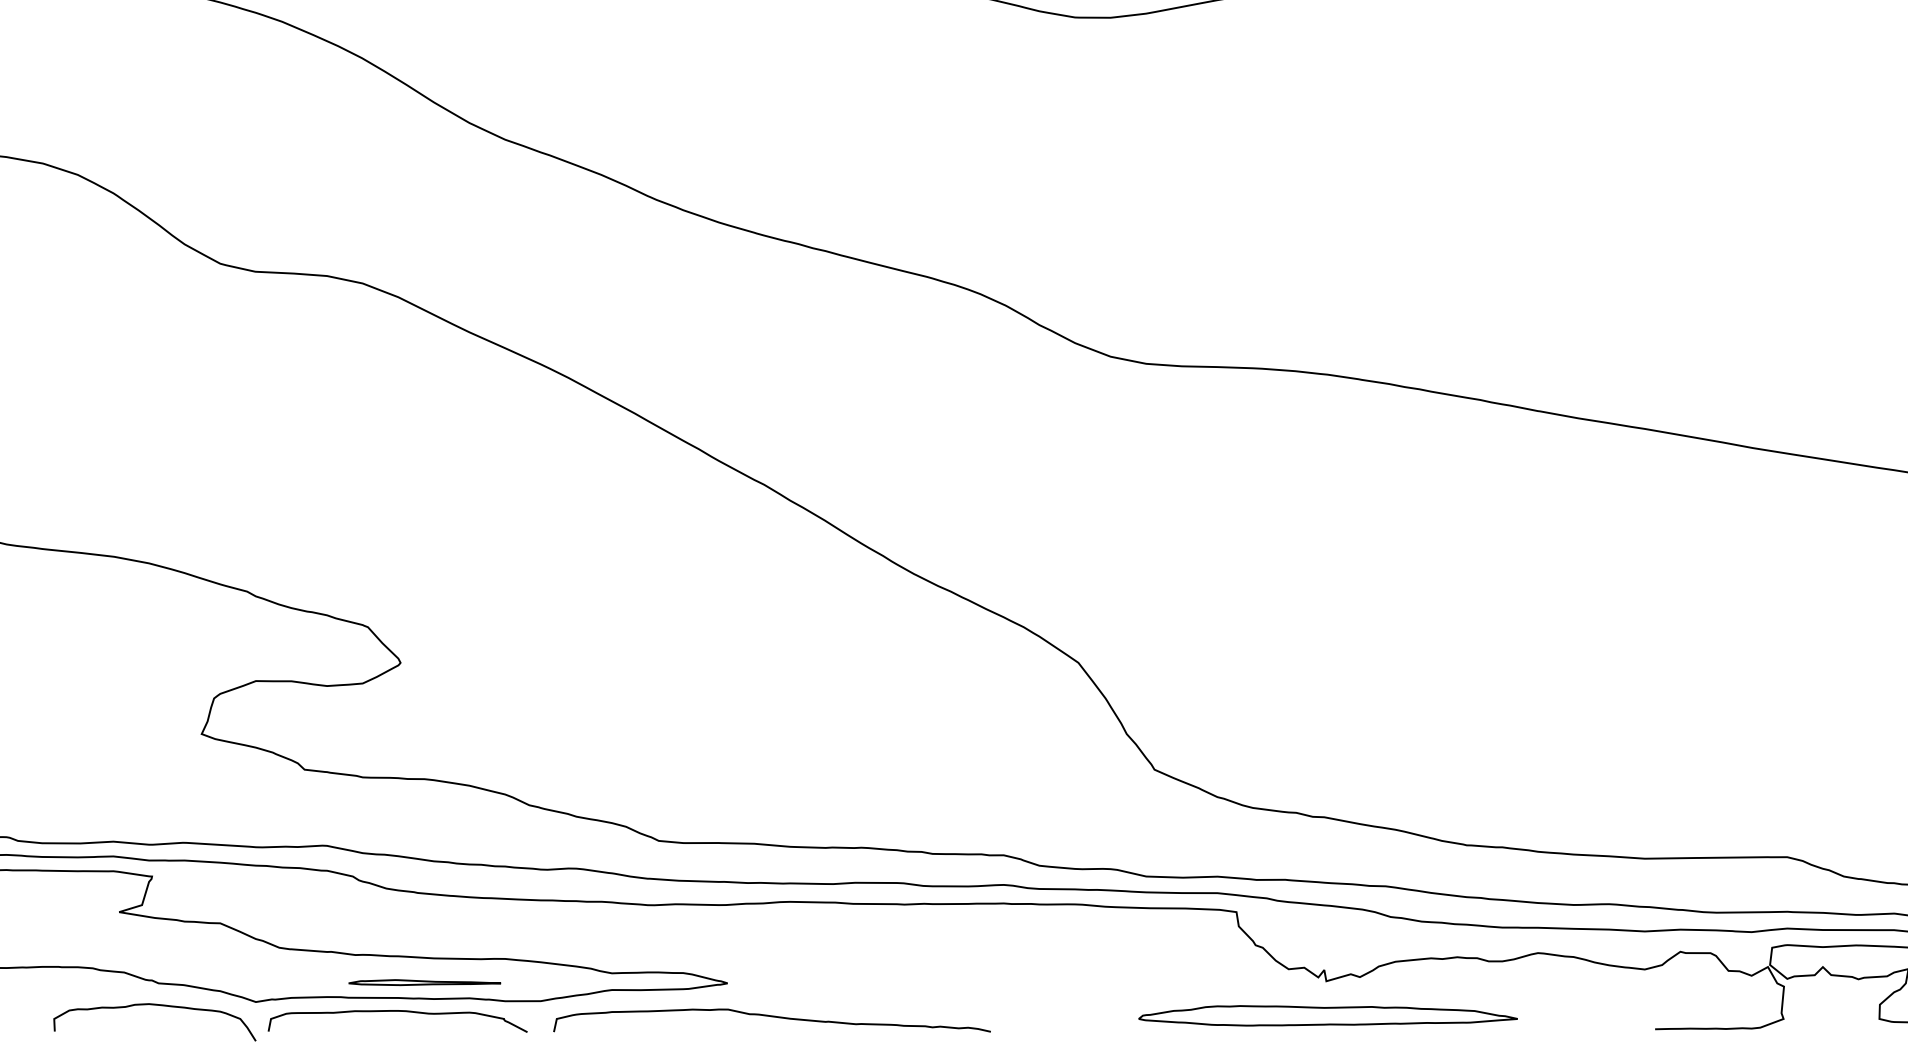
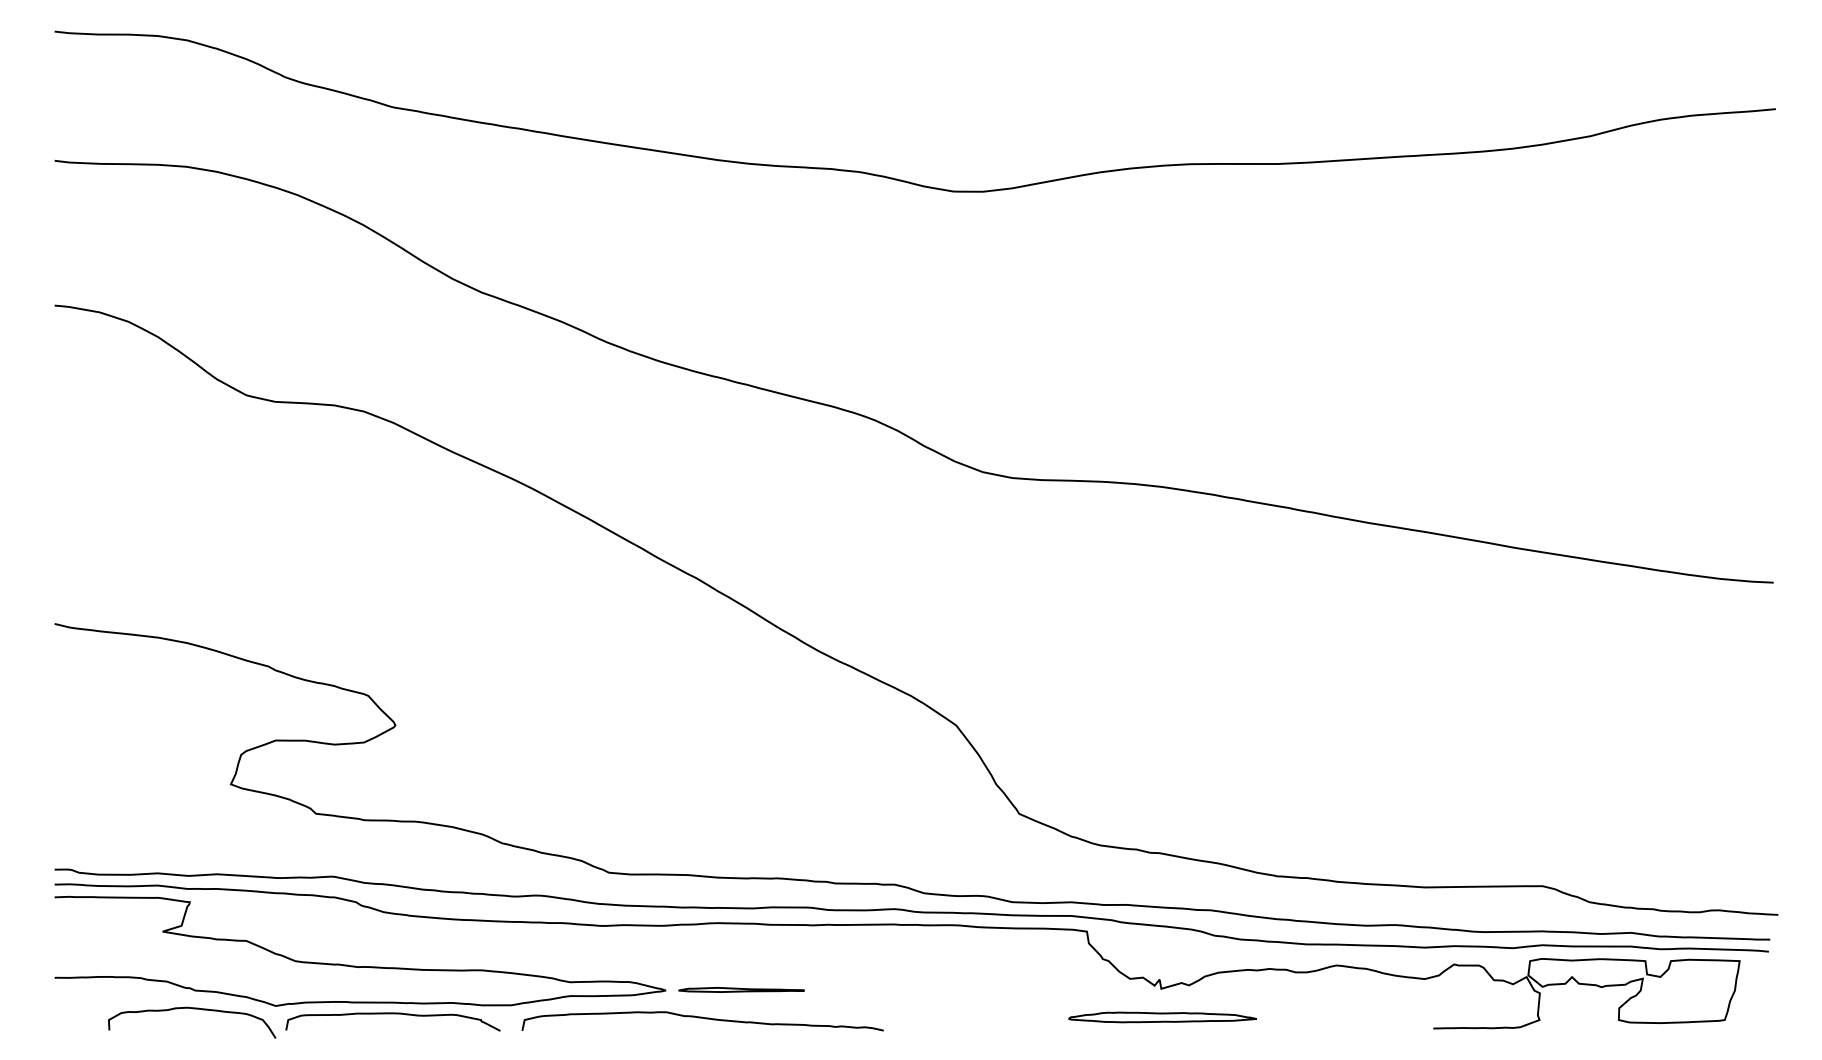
part: (424, 982) -> (741, 989), moved
part: (1327, 1015) -> (1162, 1017), size x0.6

